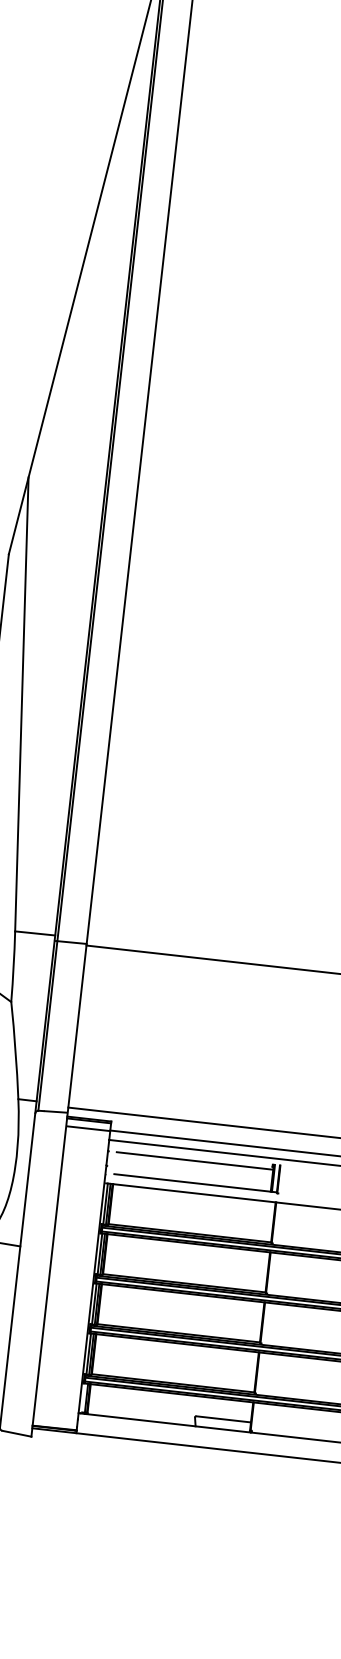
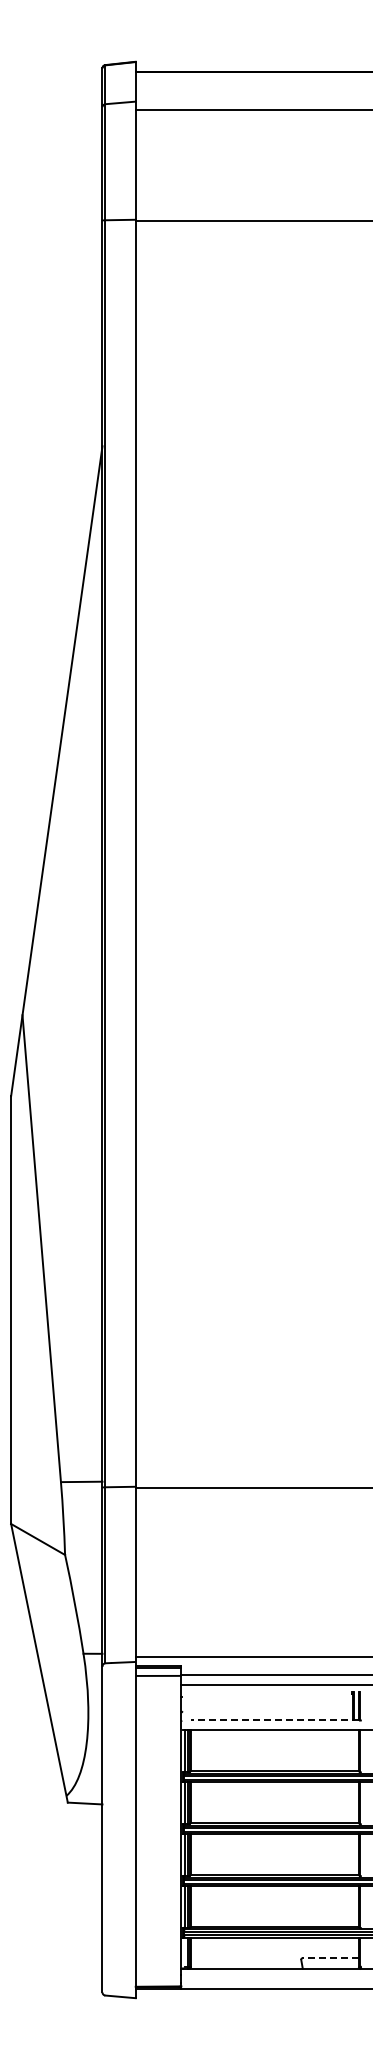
line: (194, 1160) -> (271, 1696), removed
line: (195, 1183) -> (274, 1719), solid -> dashed
line: (223, 1419) -> (330, 1958), solid -> dashed

